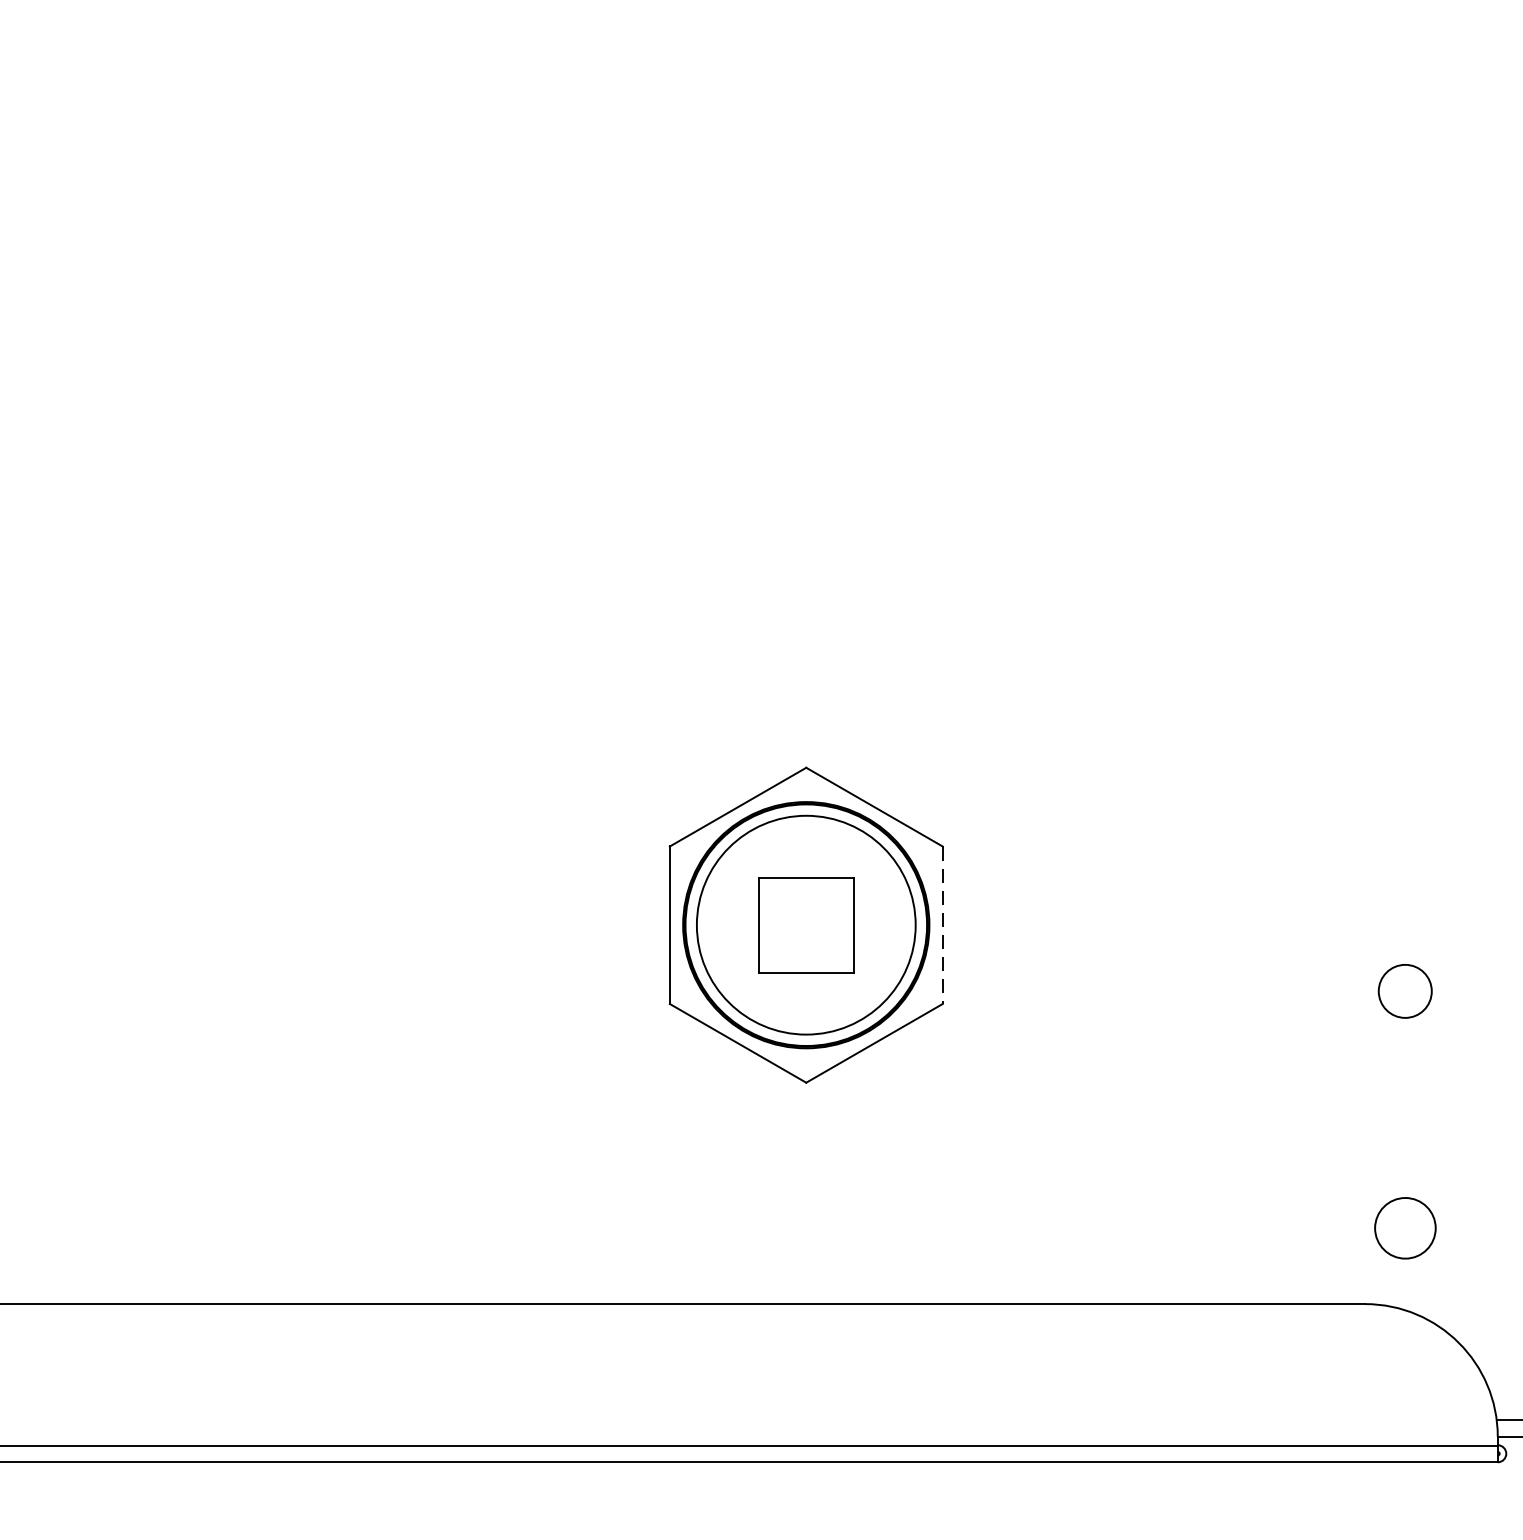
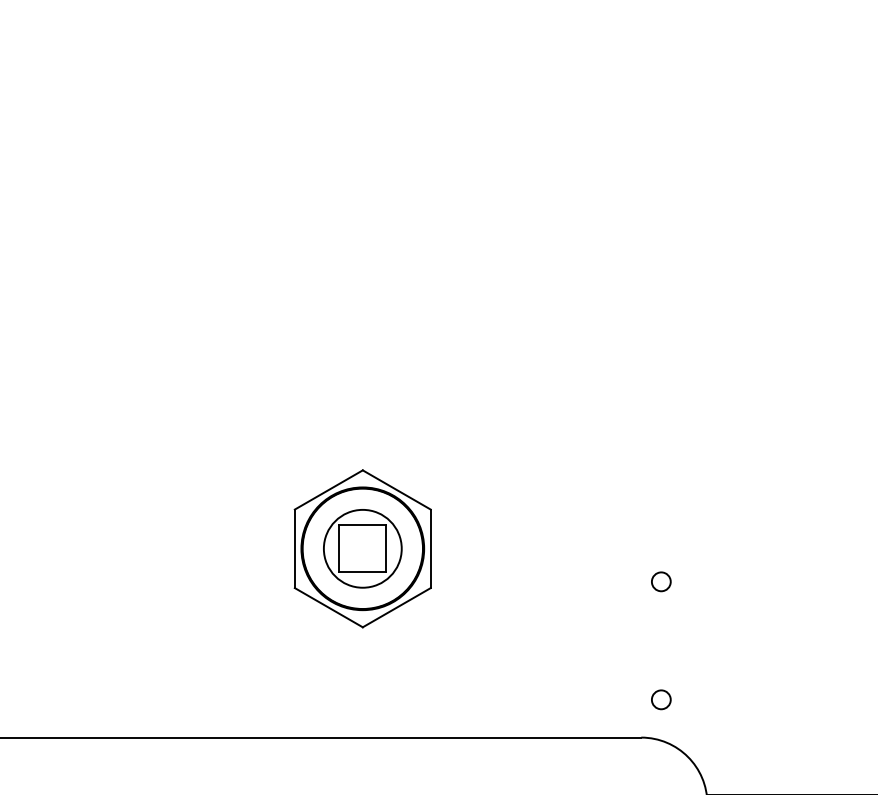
circle: (805, 924) -> (362, 548), size x0.71
line: (942, 926) -> (430, 549), dashed -> solid
circle: (1405, 990) -> (661, 581), size x0.71
circle: (1403, 1227) -> (660, 699), size x0.62

